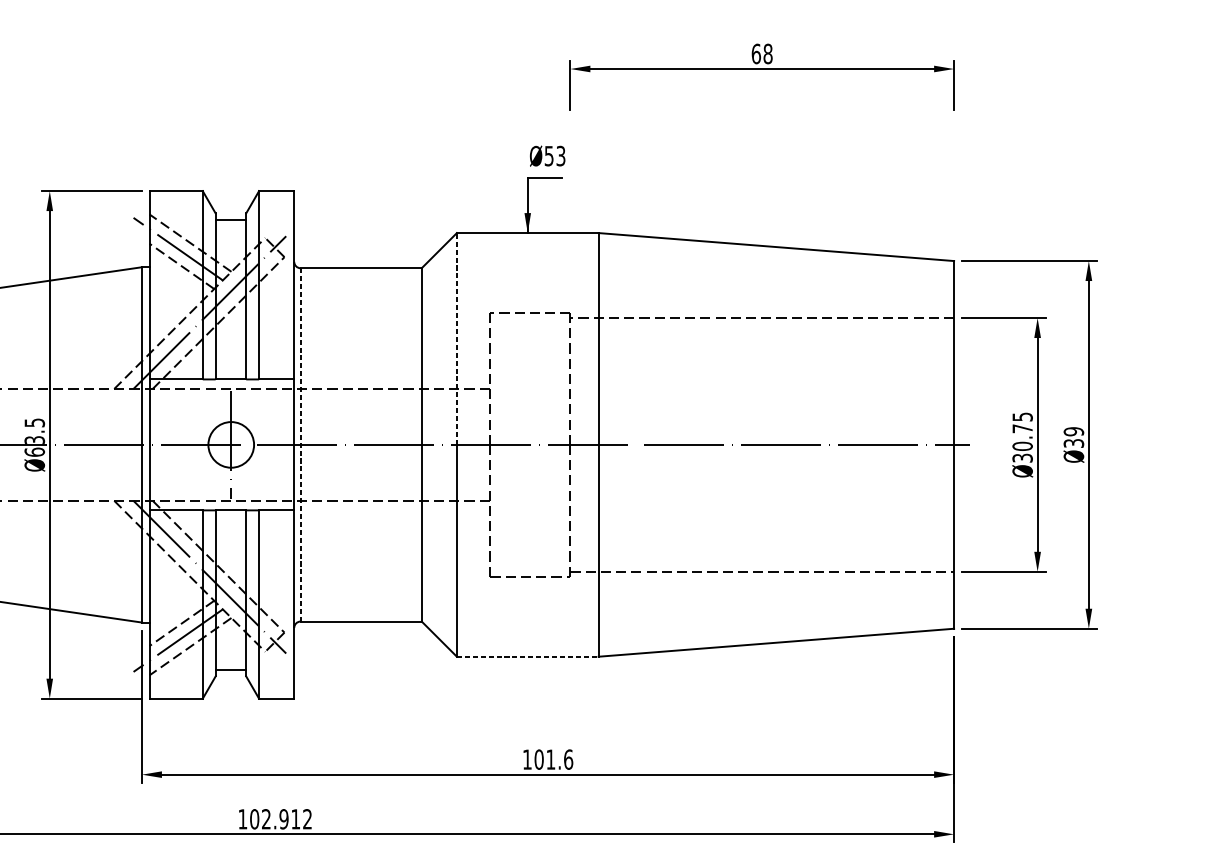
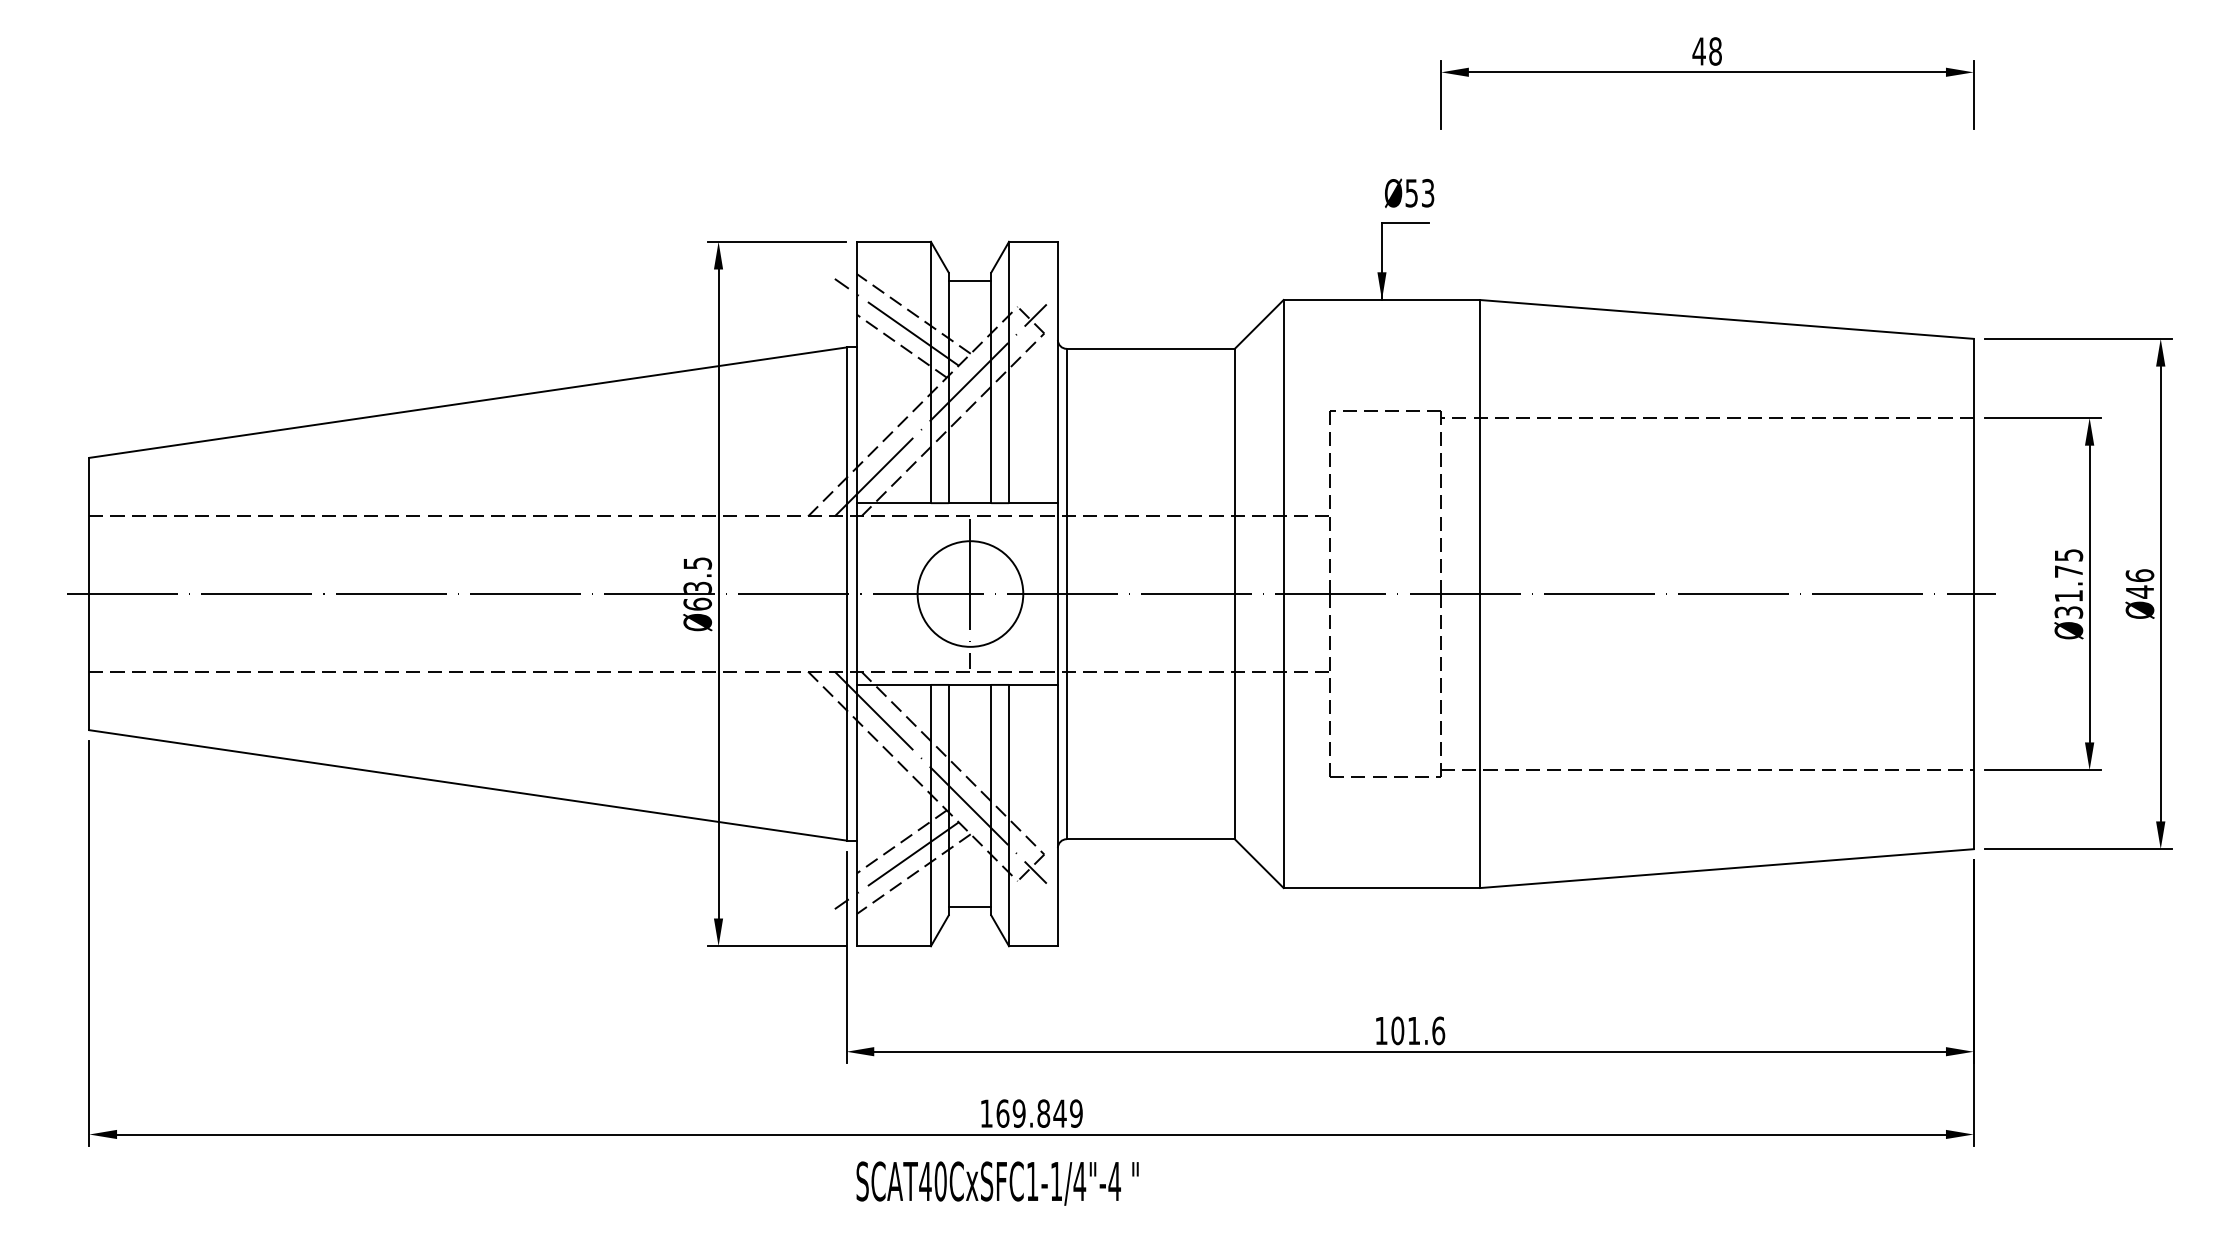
text: (755, 54) -> (1698, 51), 68 -> 48
line: (456, 339) -> (1283, 447), dashed -> solid
text: (1073, 437) -> (2139, 583), Ø39 -> Ø46
circle: (231, 444) -> (970, 593), size x1.67
line: (300, 445) -> (1066, 594), dashed -> solid
text: (1022, 445) -> (2068, 595), Ø30.75 -> Ø31.75
line: (528, 657) -> (1382, 888), dashed -> solid
text: (281, 819) -> (1039, 1113), 102.912 -> 169.849

